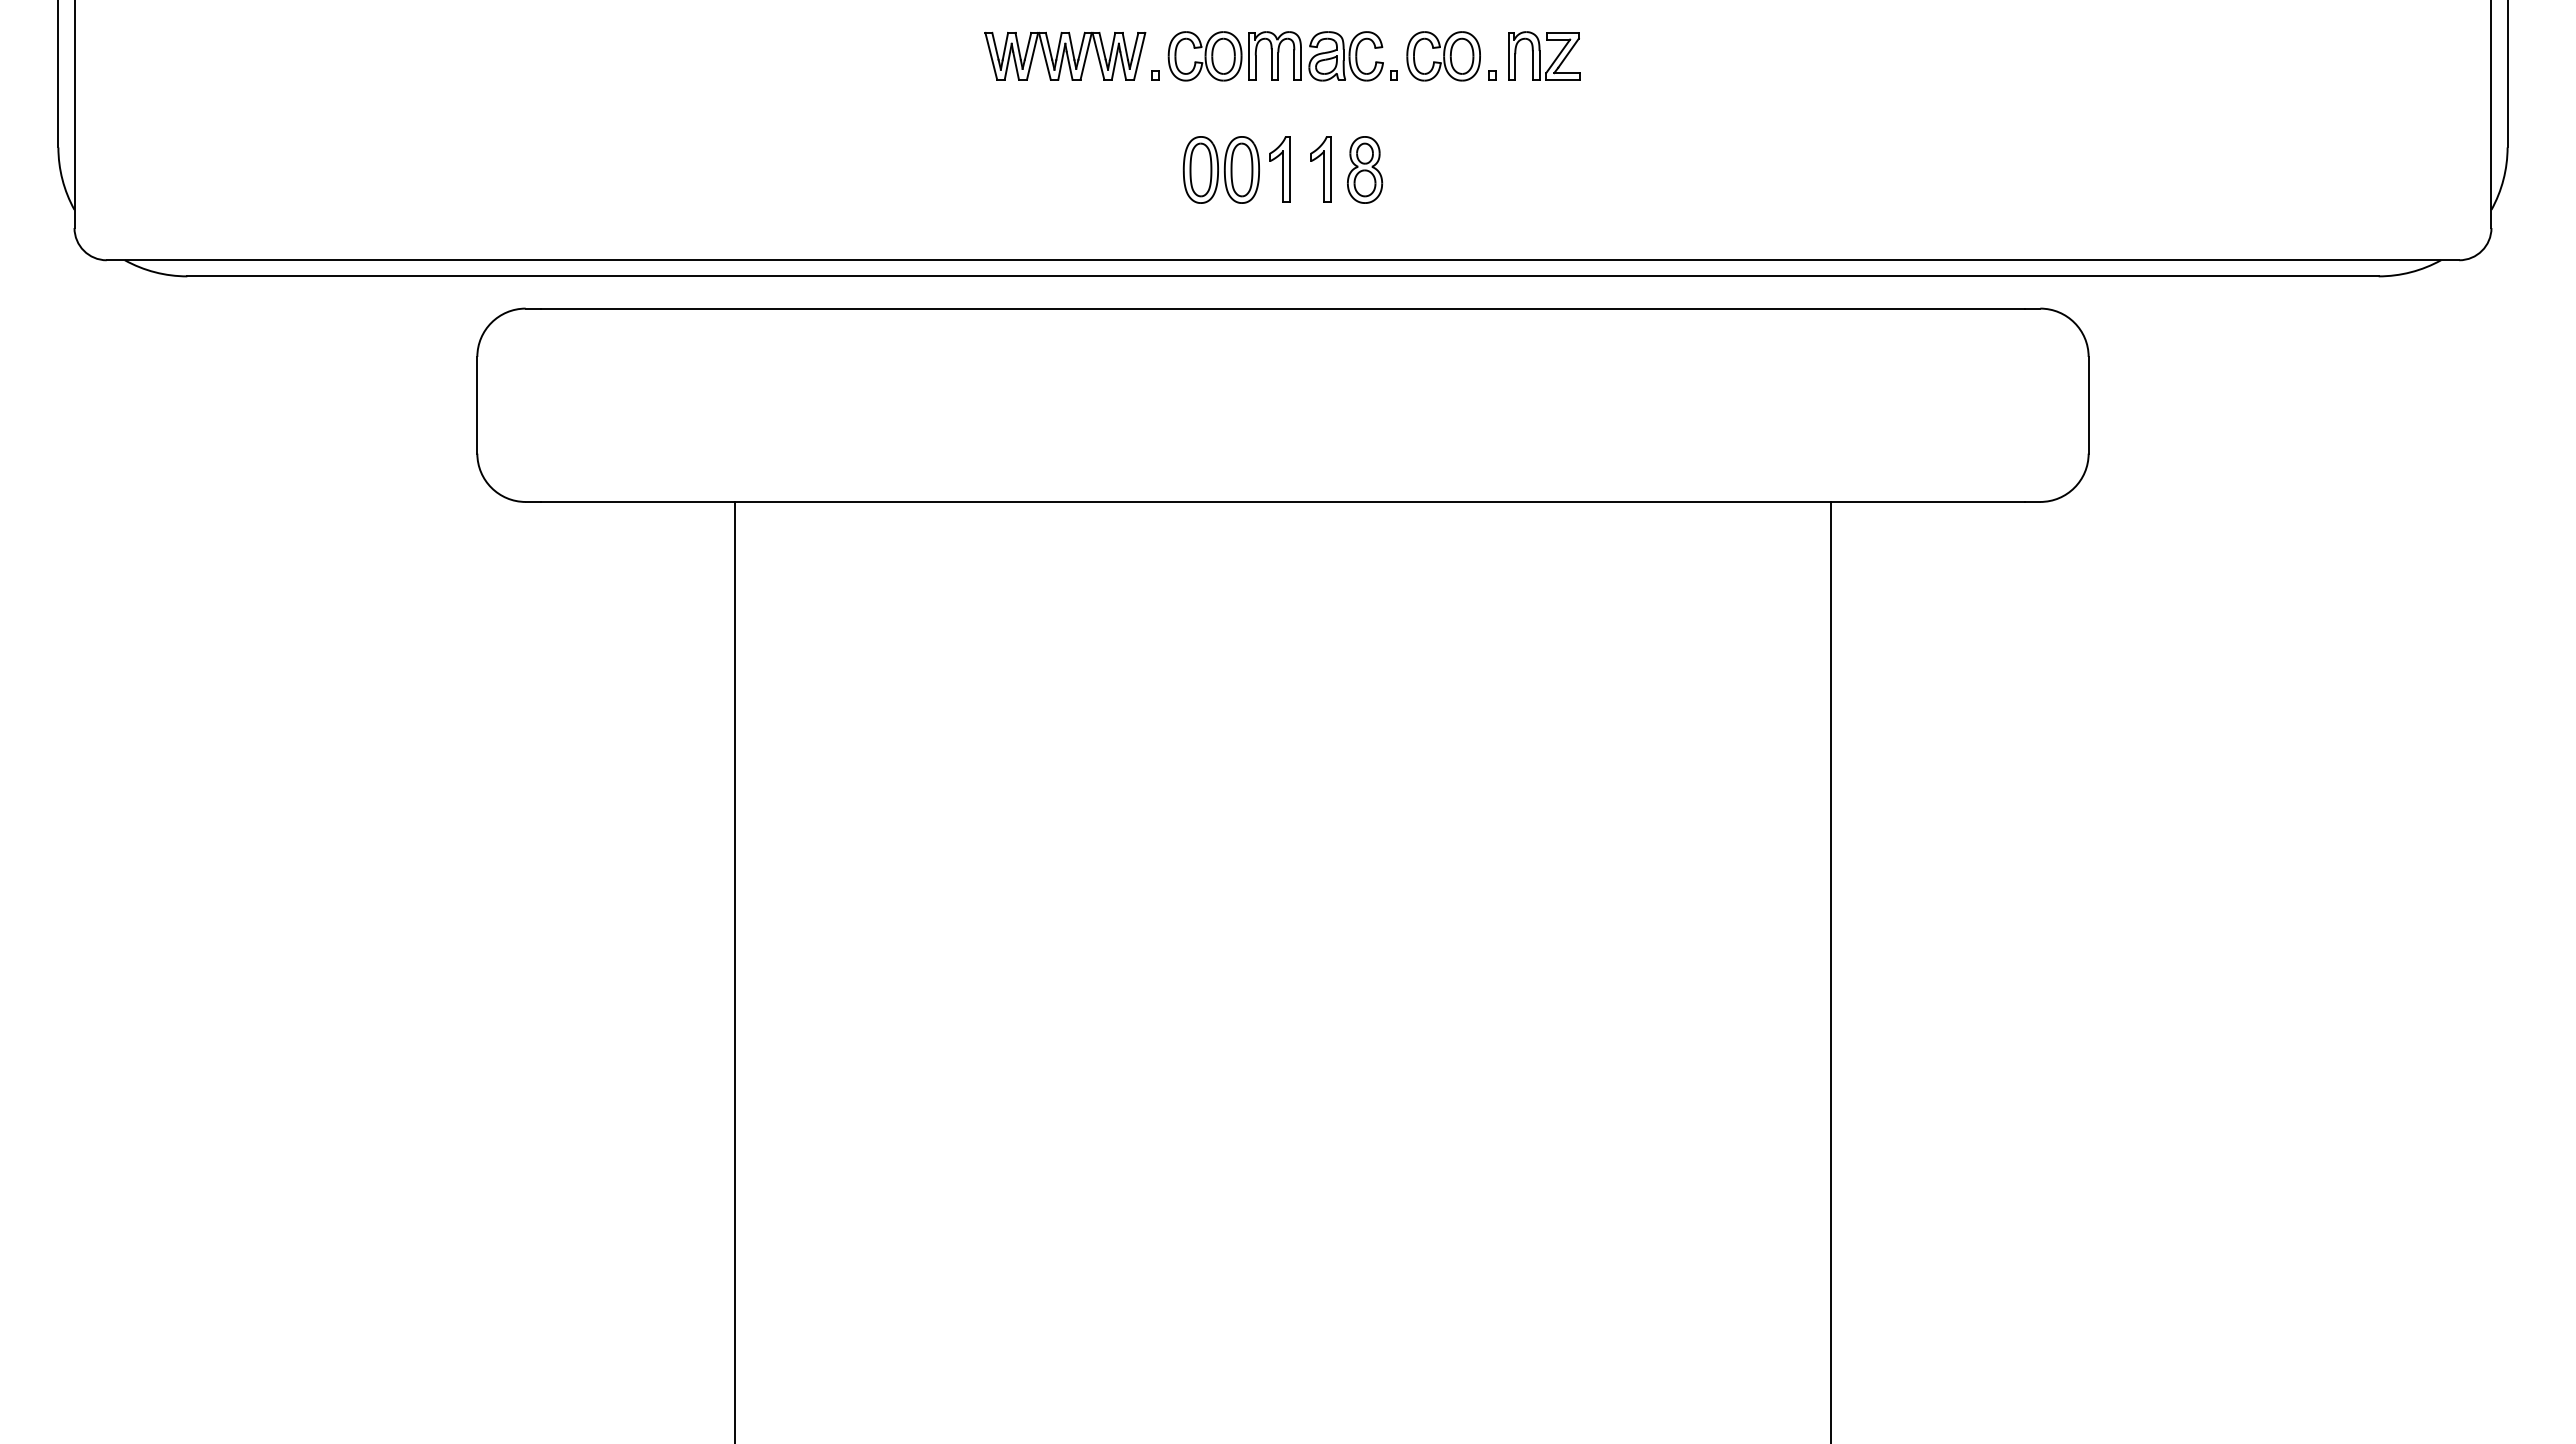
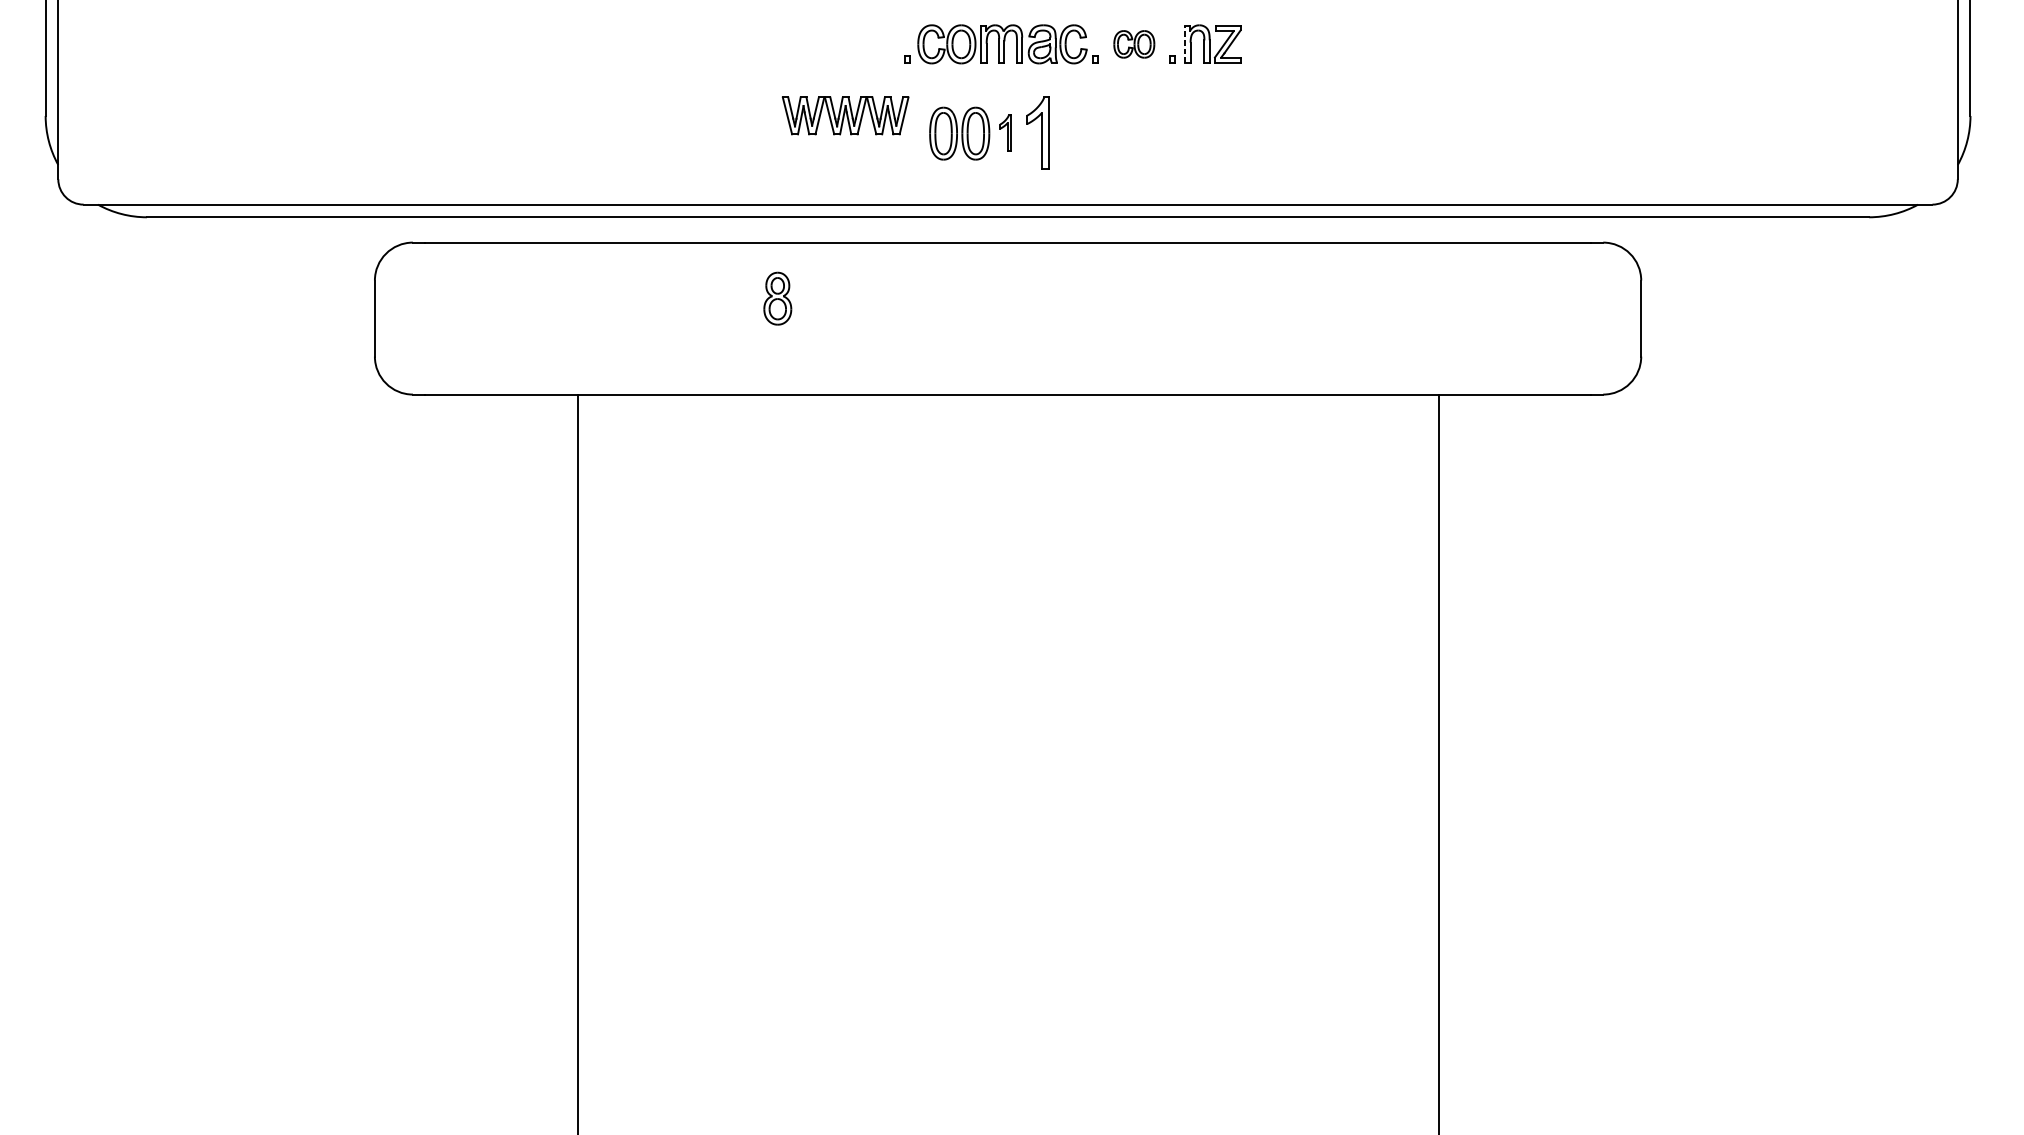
part: (1065, 55) -> (845, 115), moved
line: (1508, 55) -> (1185, 43), solid -> dashed
part: (1443, 56) -> (1134, 44), size x0.7
part: (1279, 169) -> (1005, 133), size x0.7
part: (1320, 169) -> (1037, 133), size x1.4
part: (1365, 169) -> (778, 298), moved

